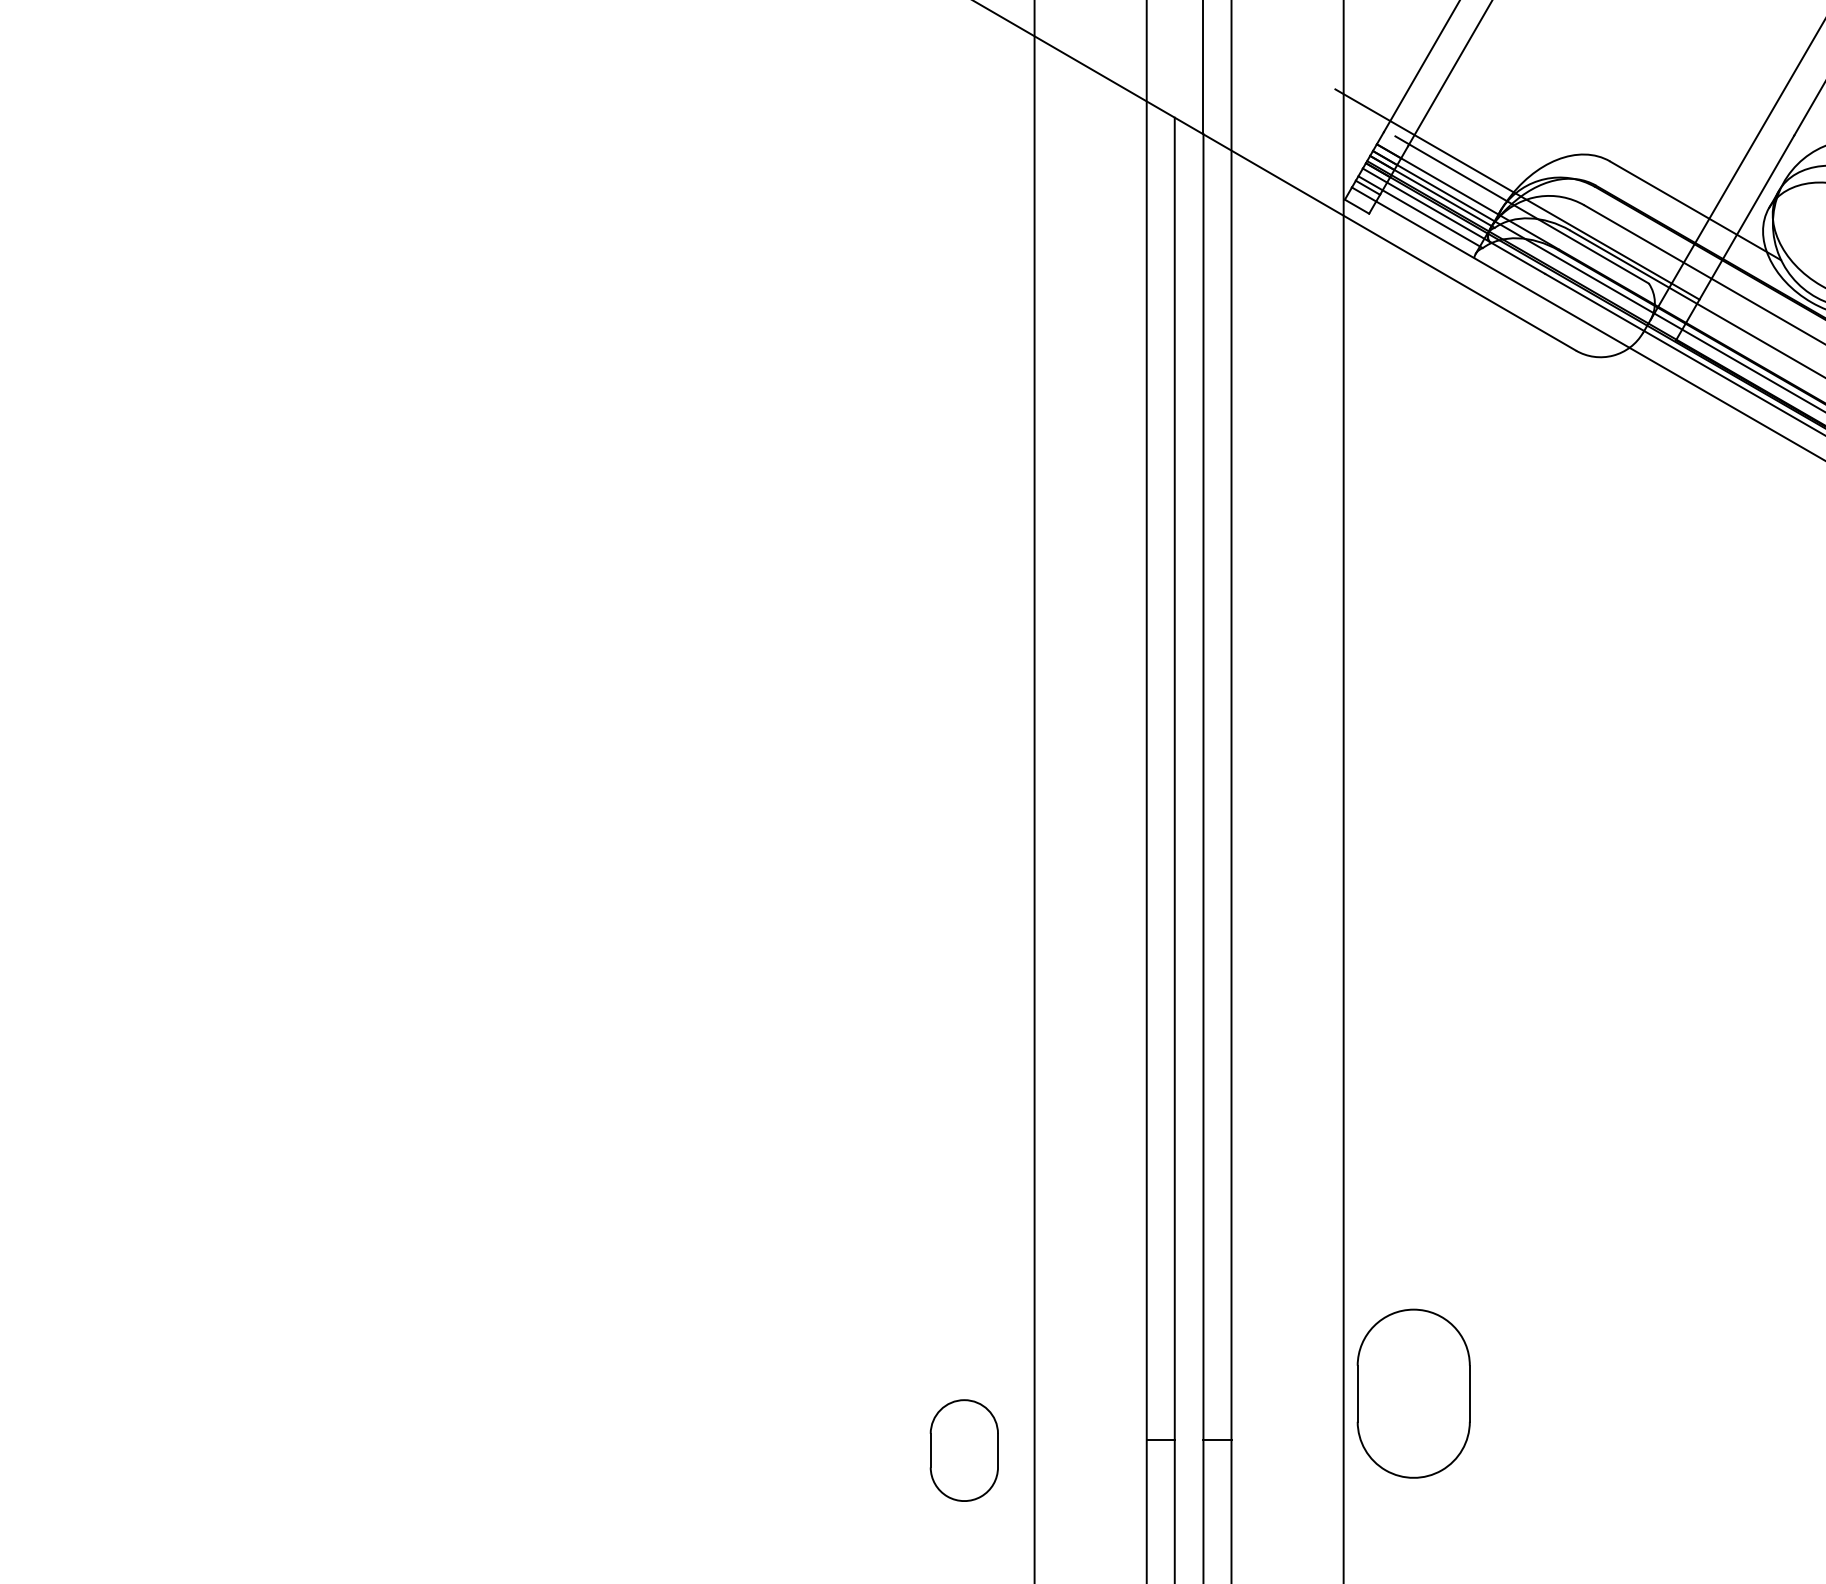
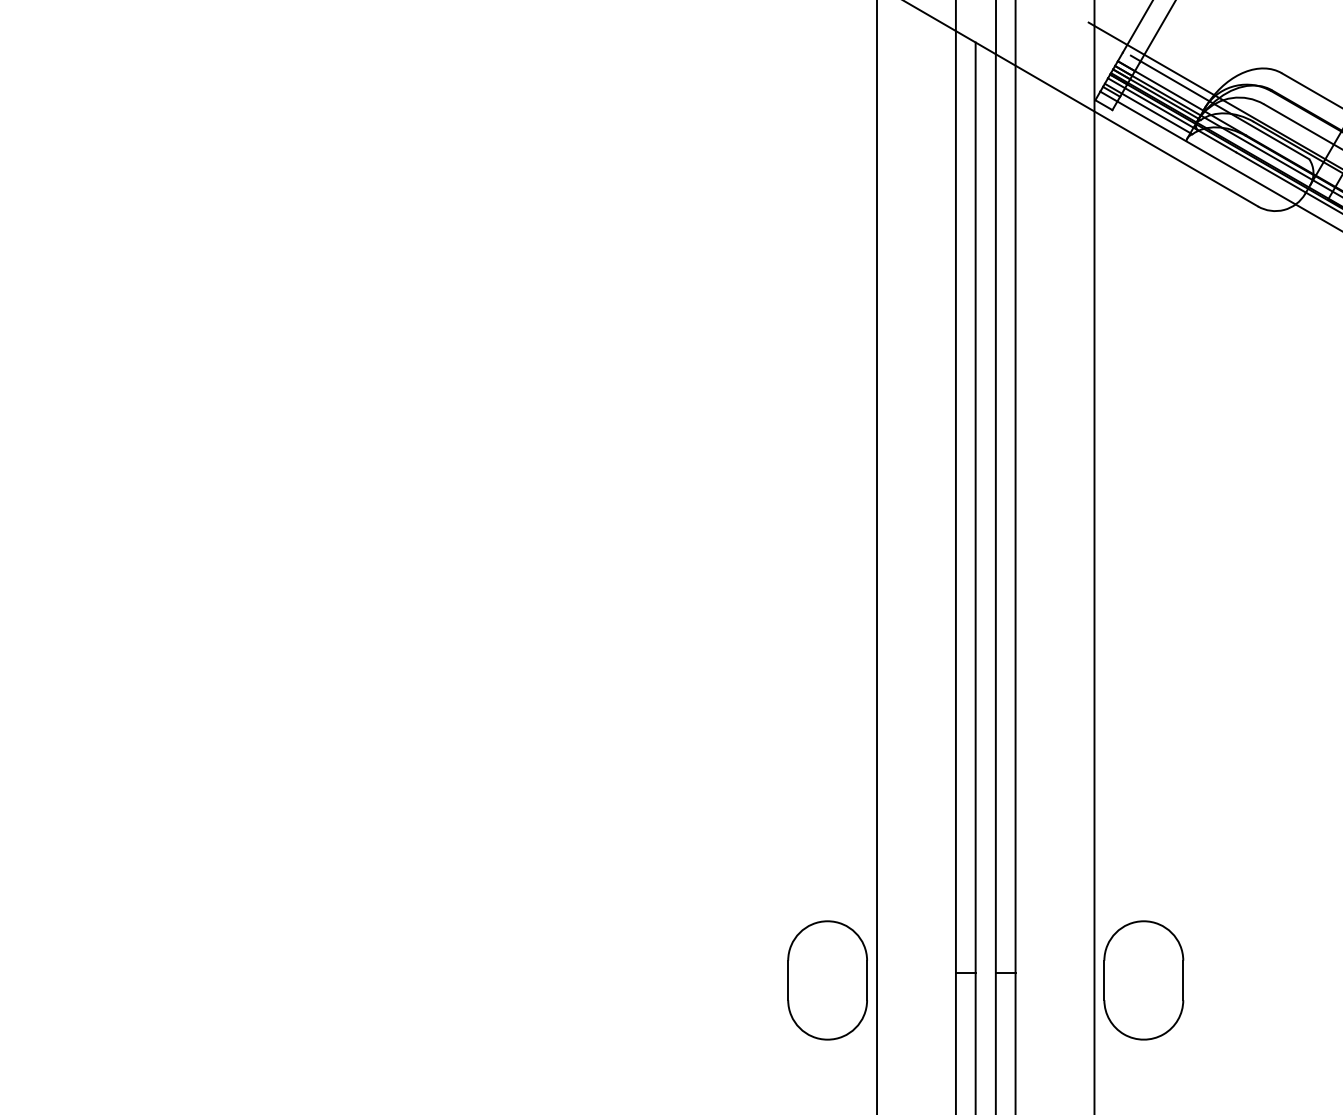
part: (1413, 1393) -> (1143, 980), moved
part: (964, 1450) -> (827, 980), size x1.67

